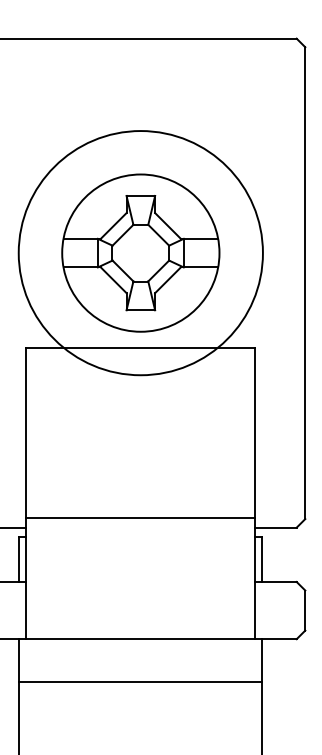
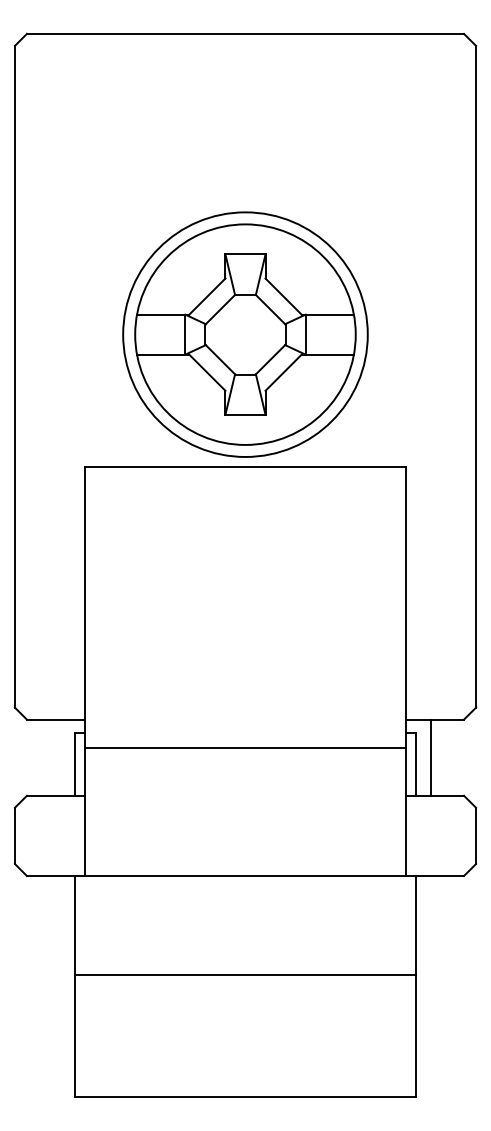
circle: (140, 253) -> (245, 334), size x0.71
line: (140, 518) -> (245, 747), moved
line: (273, 554) -> (431, 757), added
line: (140, 681) -> (245, 974), moved

